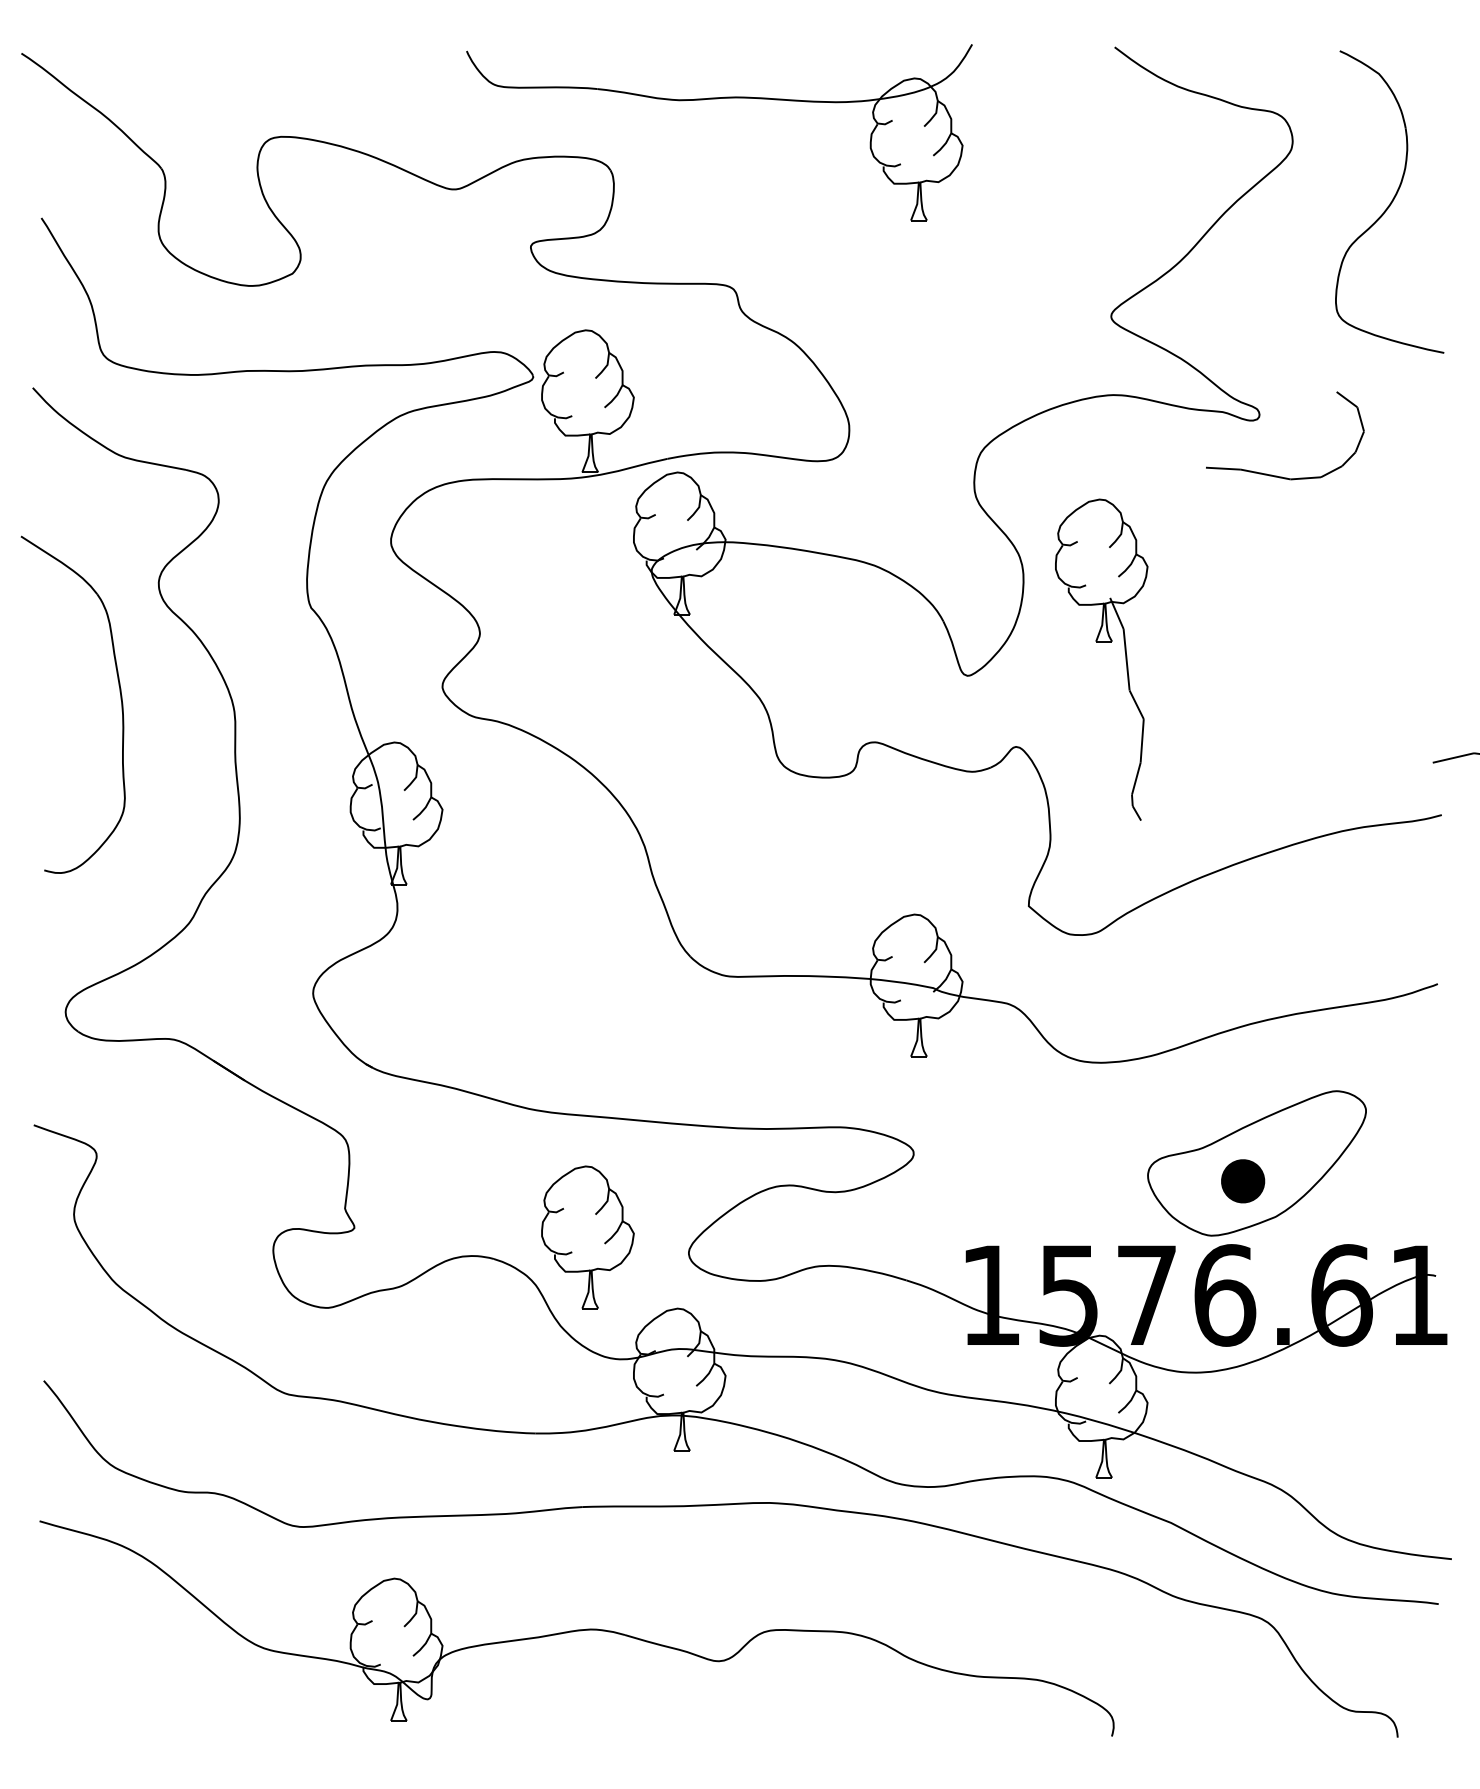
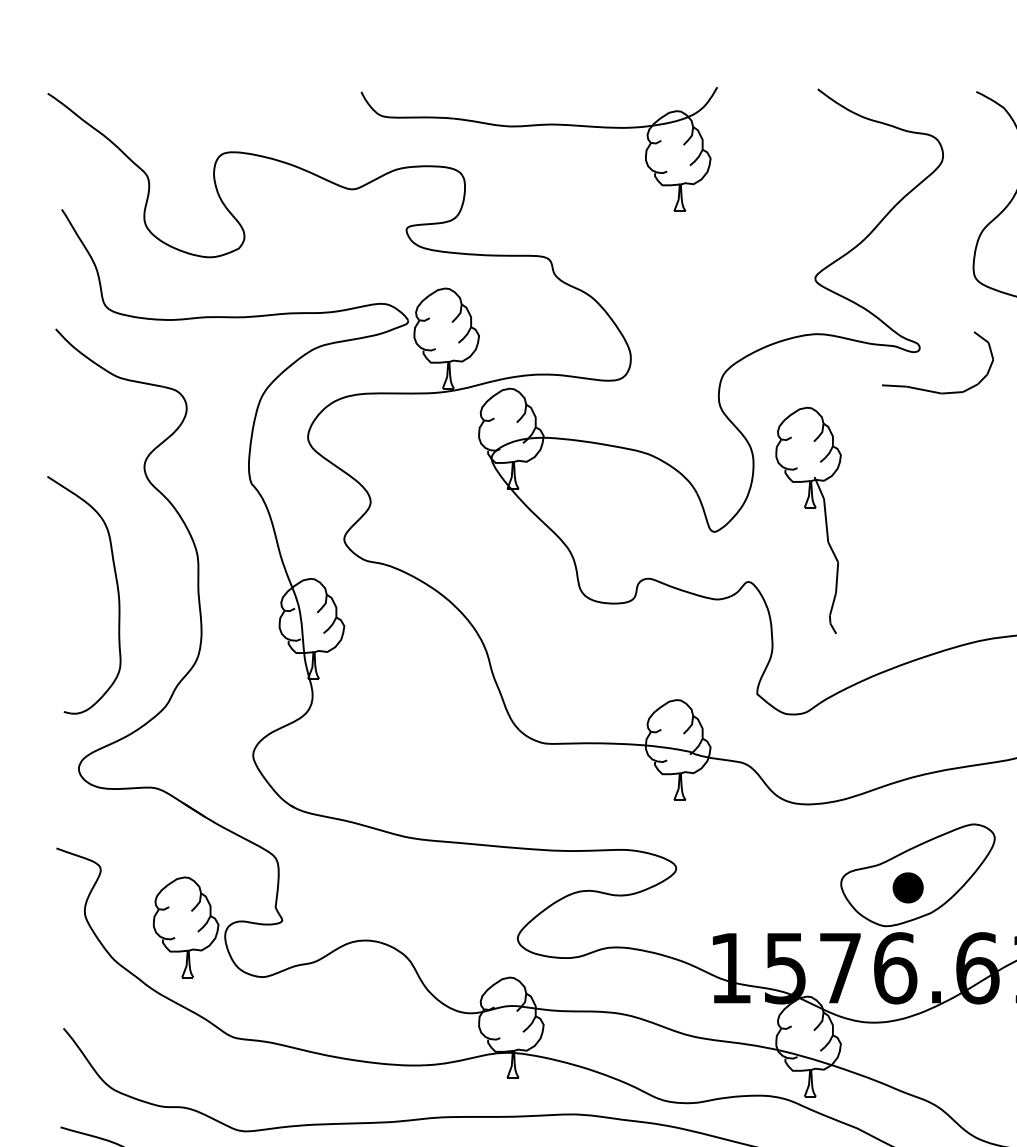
part: (120, 699) -> (117, 591), moved
part: (587, 1237) -> (185, 927), moved

